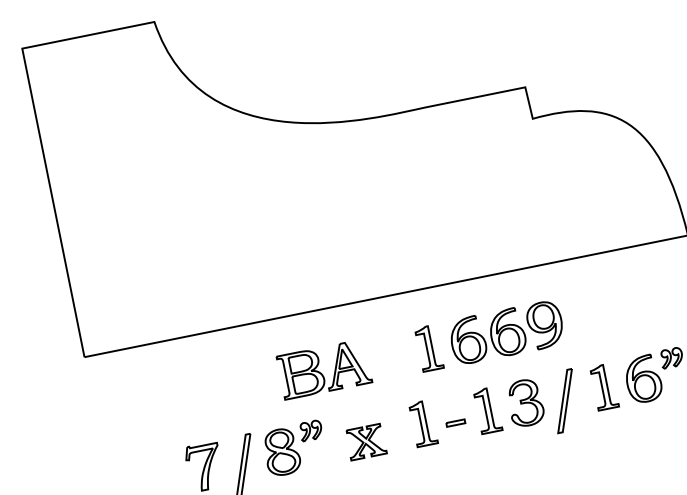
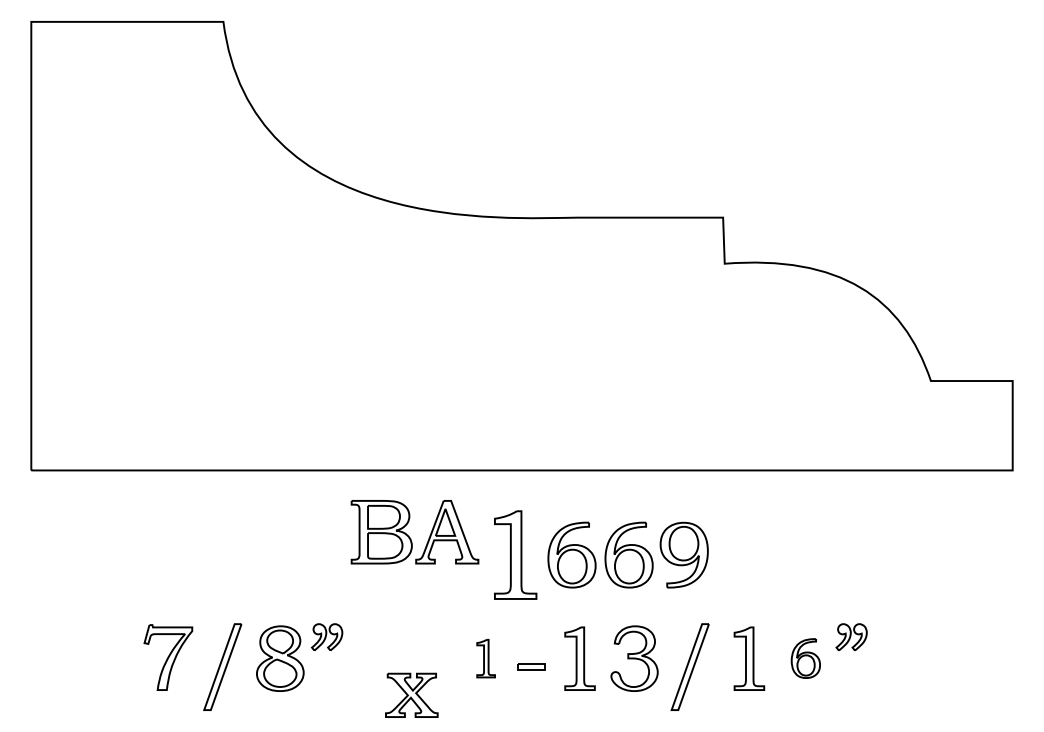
part: (429, 348) -> (515, 555), size x1.4
part: (321, 373) -> (409, 536), moved
part: (643, 379) -> (805, 658), size x0.6
part: (423, 423) -> (485, 658), size x0.6
part: (365, 441) -> (411, 694), moved

